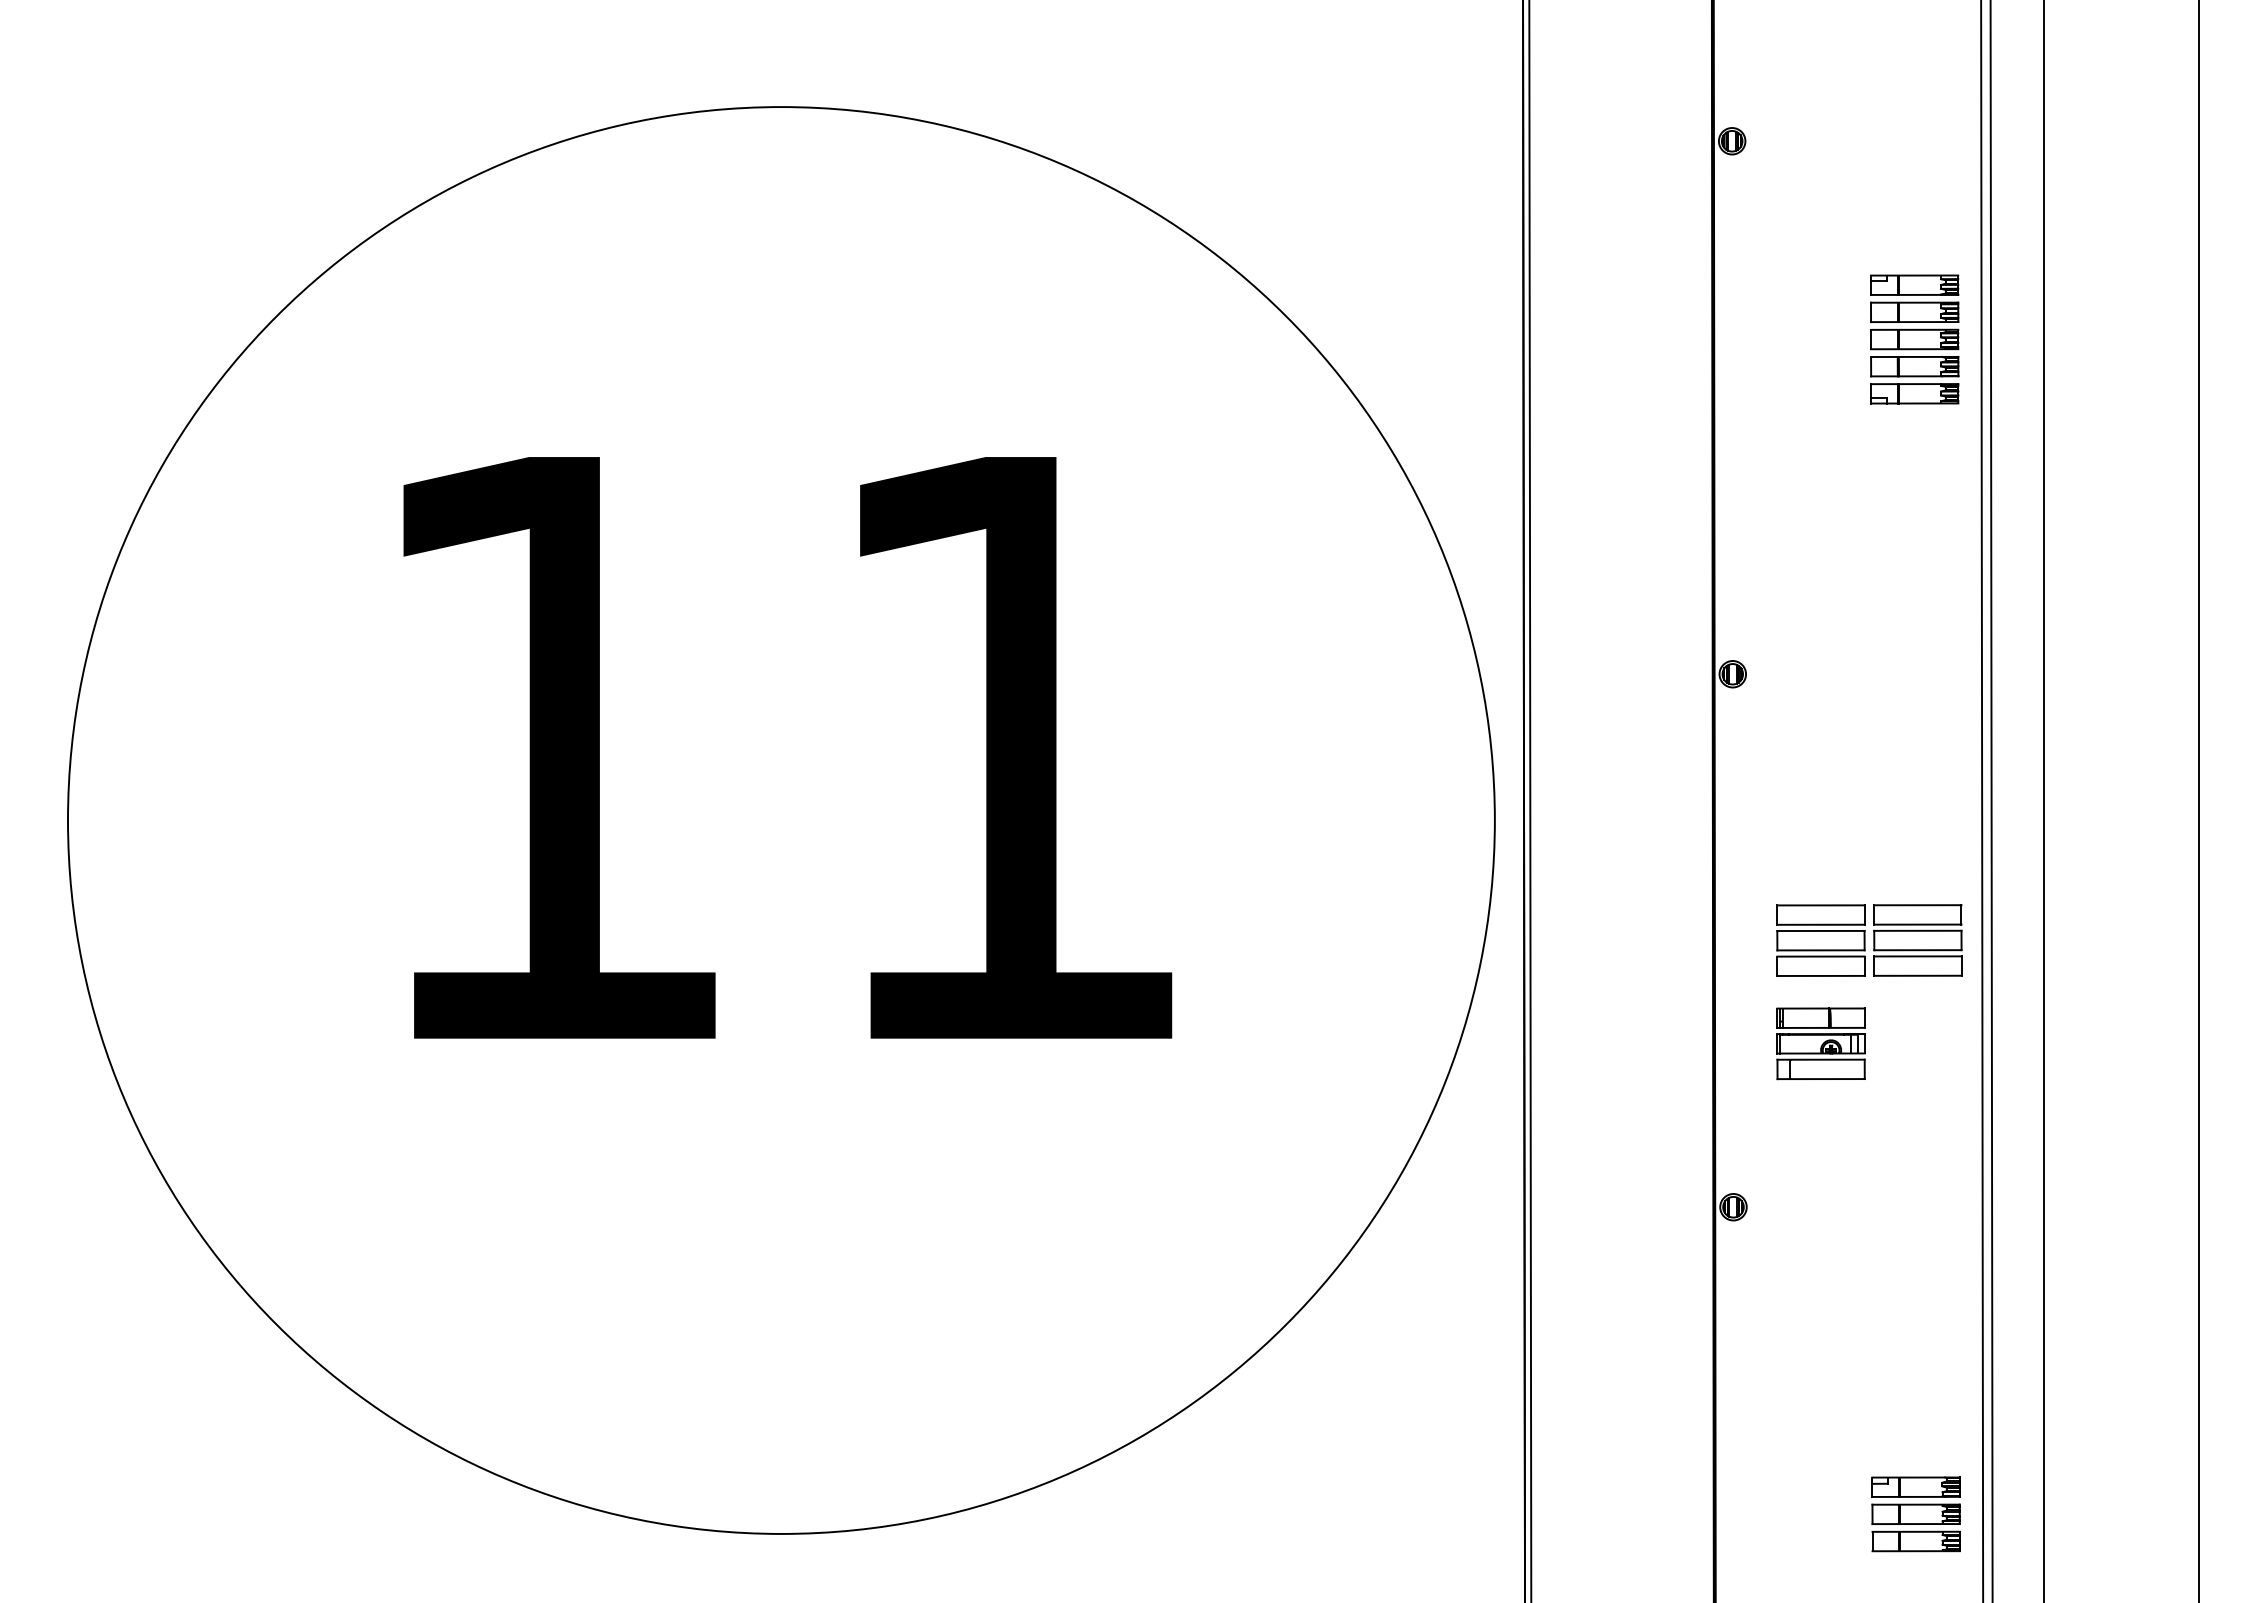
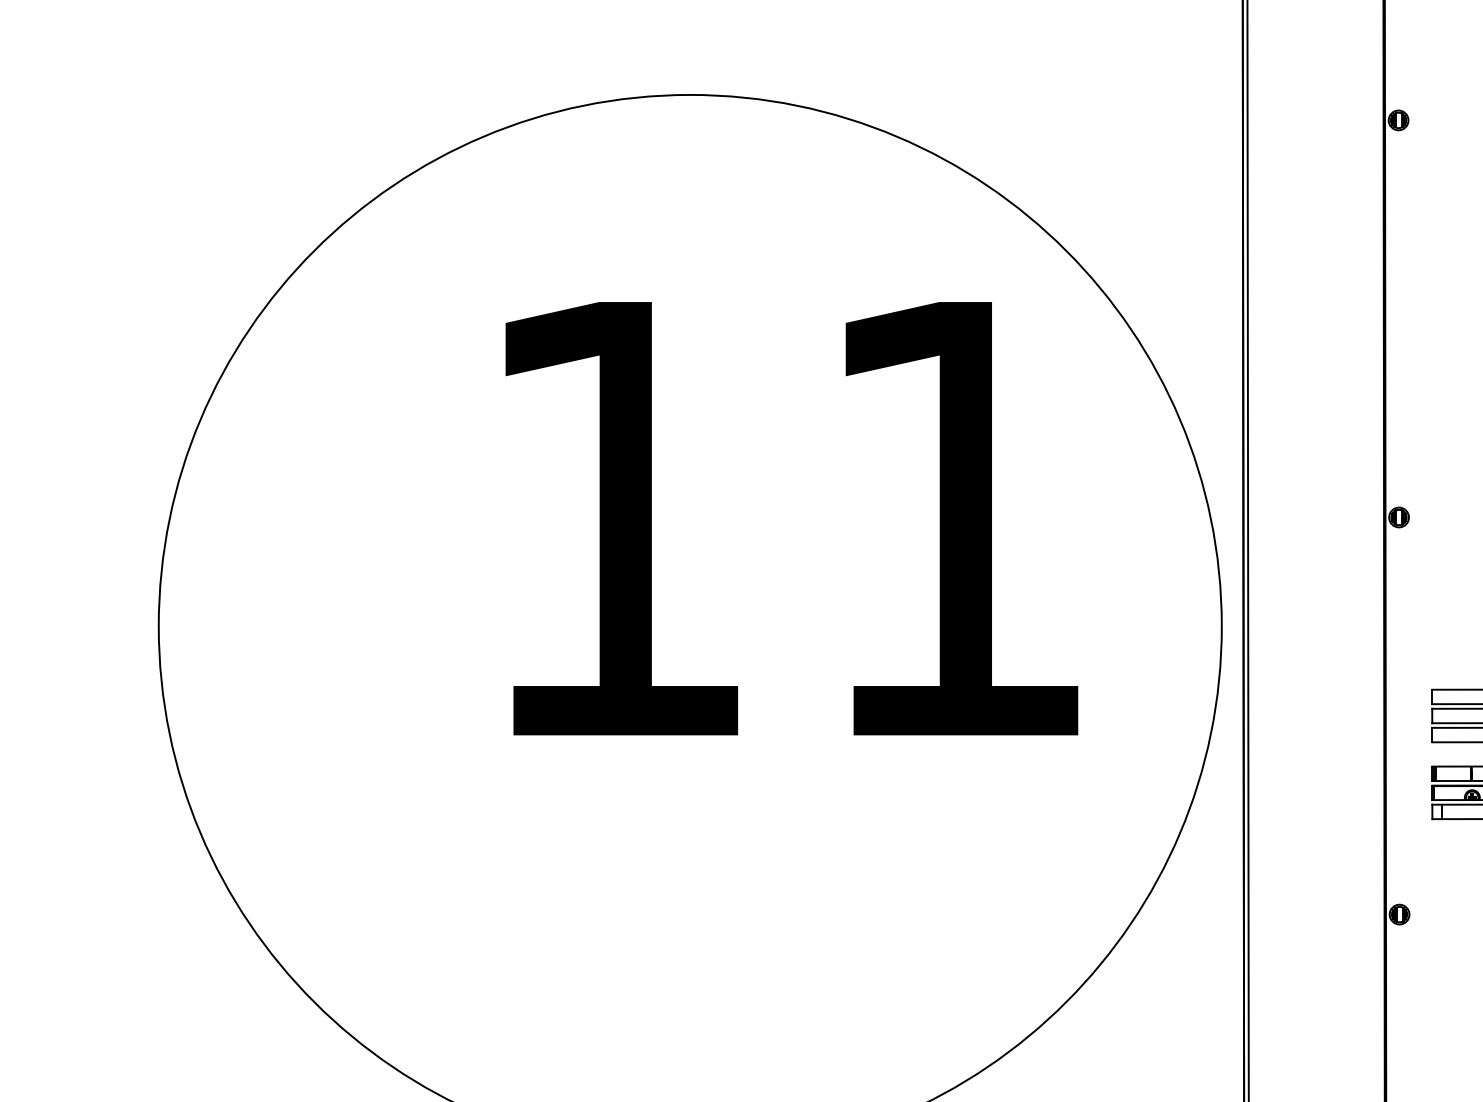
text: (787, 747) -> (791, 518), moved

